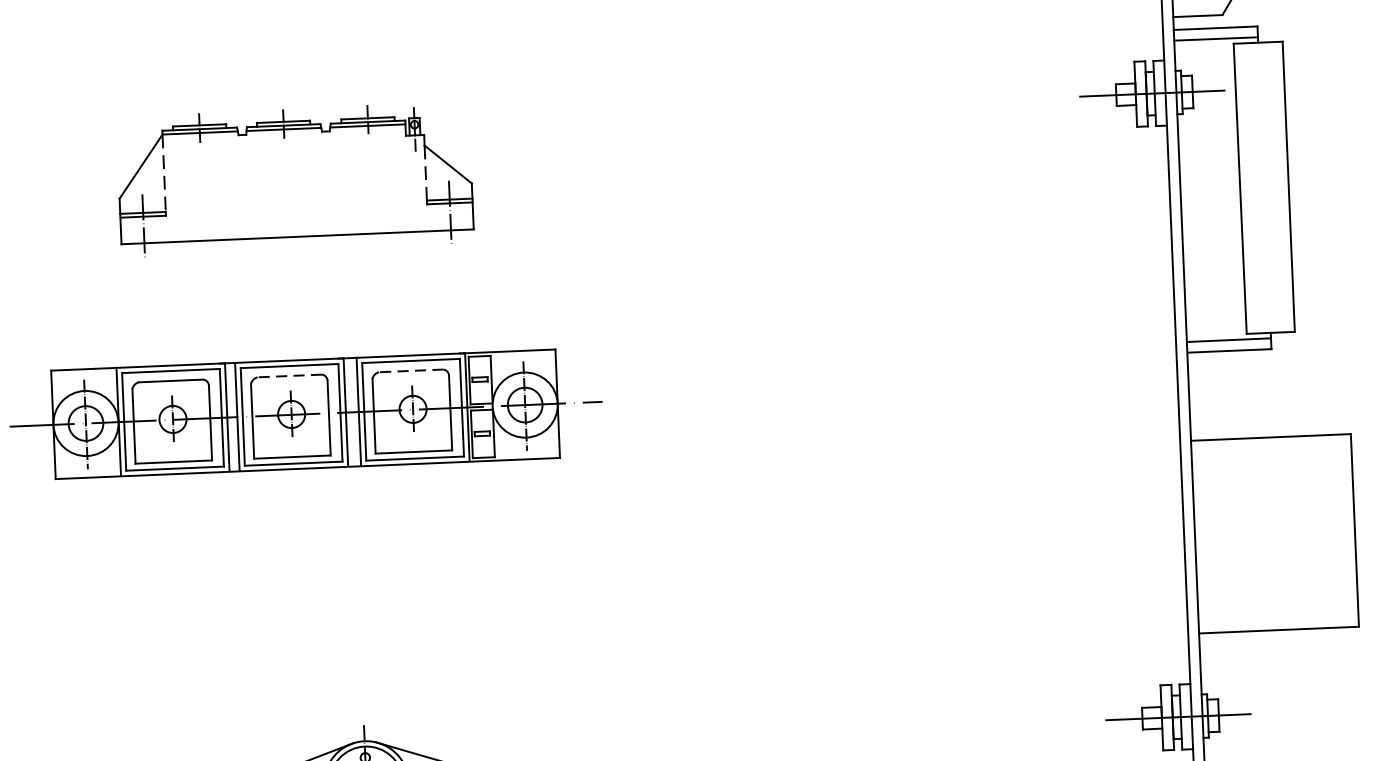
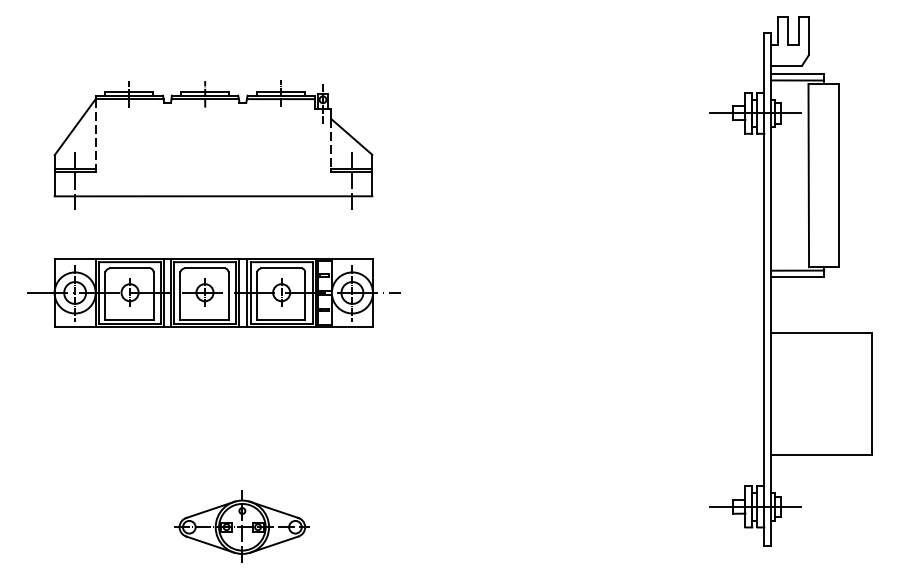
part: (295, 179) -> (213, 144), size x1.43
line: (411, 371) -> (281, 268), dashed -> solid
line: (289, 376) -> (204, 268), dashed -> solid

